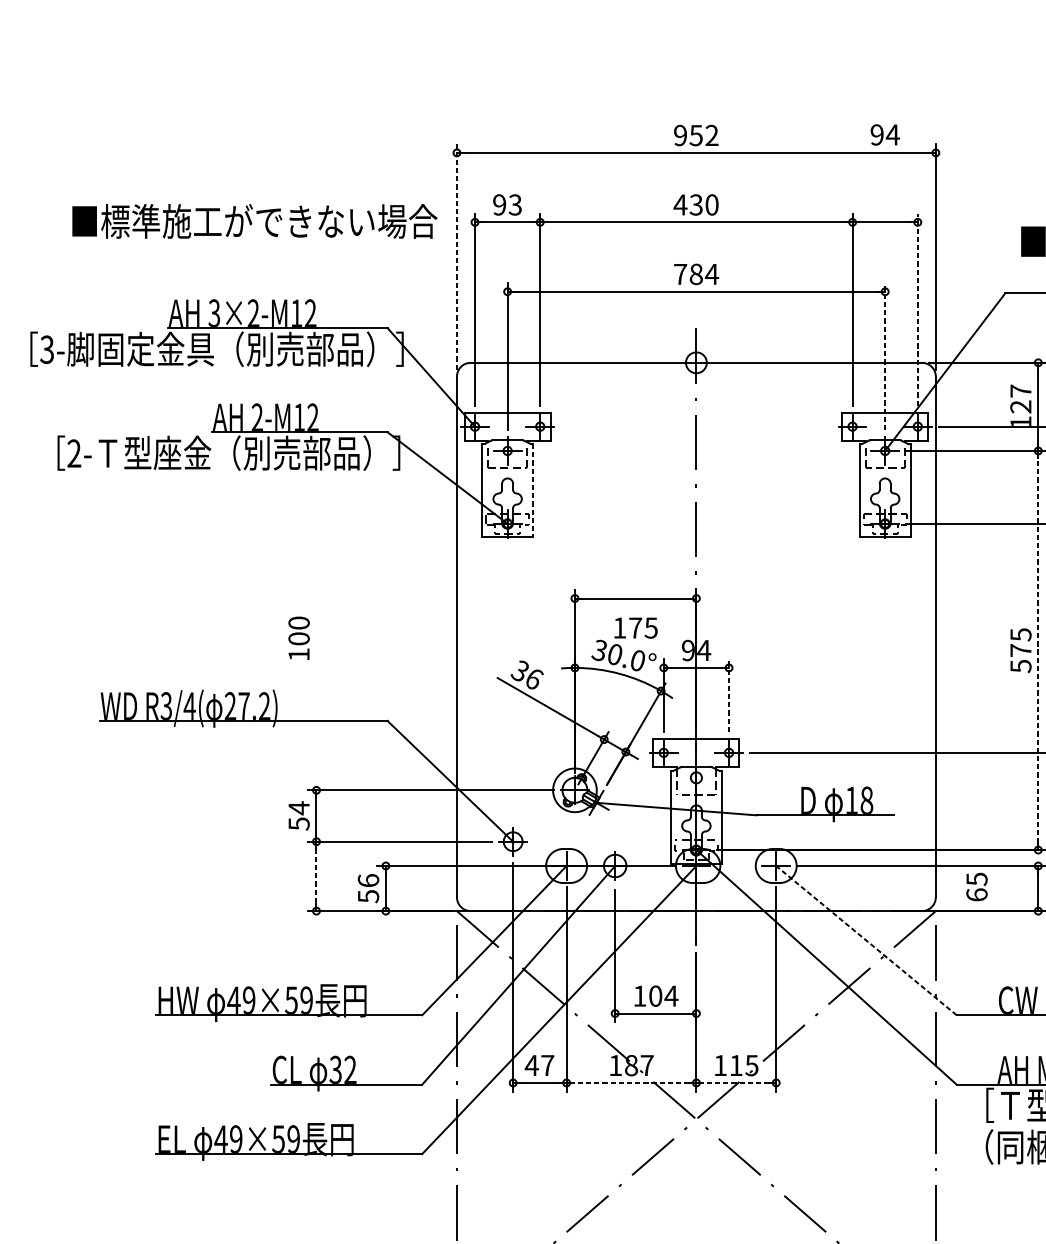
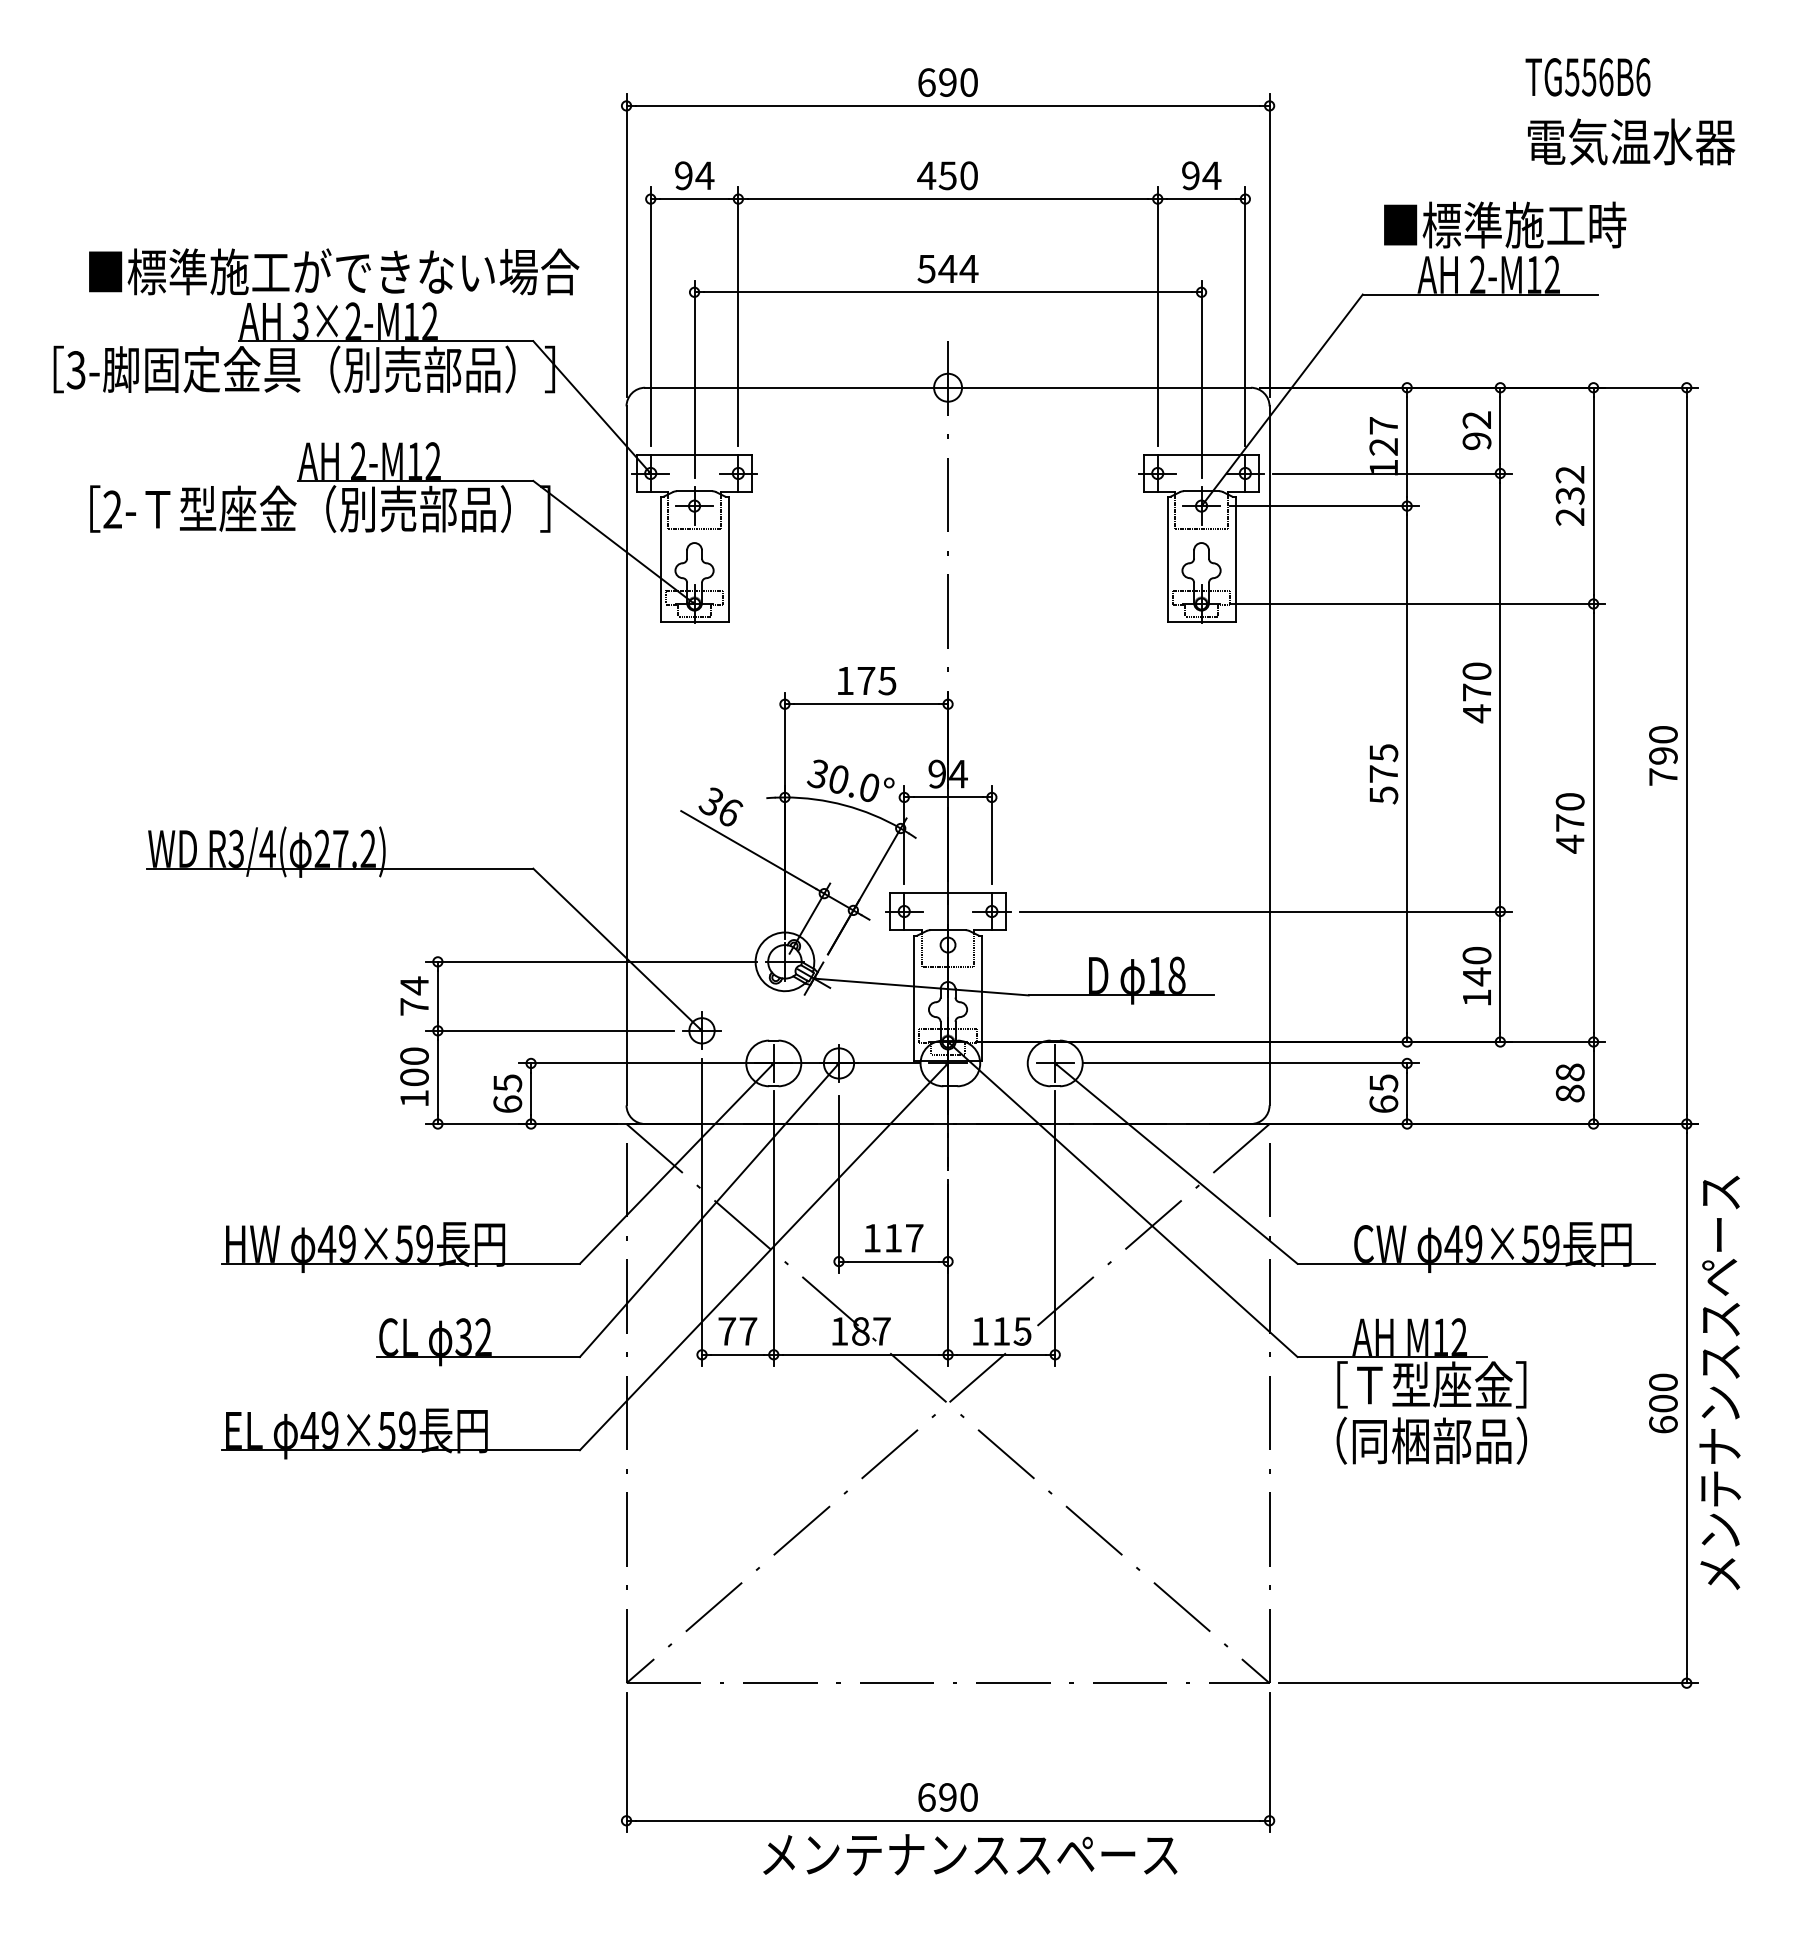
text: (885, 134) -> (1201, 175), moved
text: (695, 135) -> (947, 82), 952 -> 690
text: (515, 204) -> (704, 175), 93 -> 94
text: (695, 204) -> (947, 175), 430 -> 450
text: (255, 221) -> (334, 271), moved
line: (456, 256) -> (626, 245), dashed -> solid
text: (688, 274) -> (937, 268), 784 -> 544
line: (917, 309) -> (1245, 316), dashed -> solid
line: (885, 356) -> (1201, 379), dashed -> solid
line: (532, 490) -> (728, 559), dashed -> solid
text: (636, 628) -> (867, 681), moved
text: (299, 638) -> (414, 1076), moved
line: (1038, 650) -> (1407, 774), dashed -> solid
line: (728, 695) -> (991, 834), dashed -> solid
text: (299, 824) -> (414, 1007), 54 -> 74
line: (316, 876) -> (437, 1077), dashed -> solid
text: (976, 886) -> (1383, 1093), moved
text: (368, 888) -> (507, 1093), 56 -> 65
line: (866, 940) -> (1176, 1163), dashed -> solid
text: (663, 995) -> (904, 1237), 104 -> 117
text: (531, 1065) -> (726, 1331), 47 -> 77
line: (631, 1082) -> (860, 1354), dashed -> solid
line: (736, 1082) -> (1001, 1354), dashed -> solid

